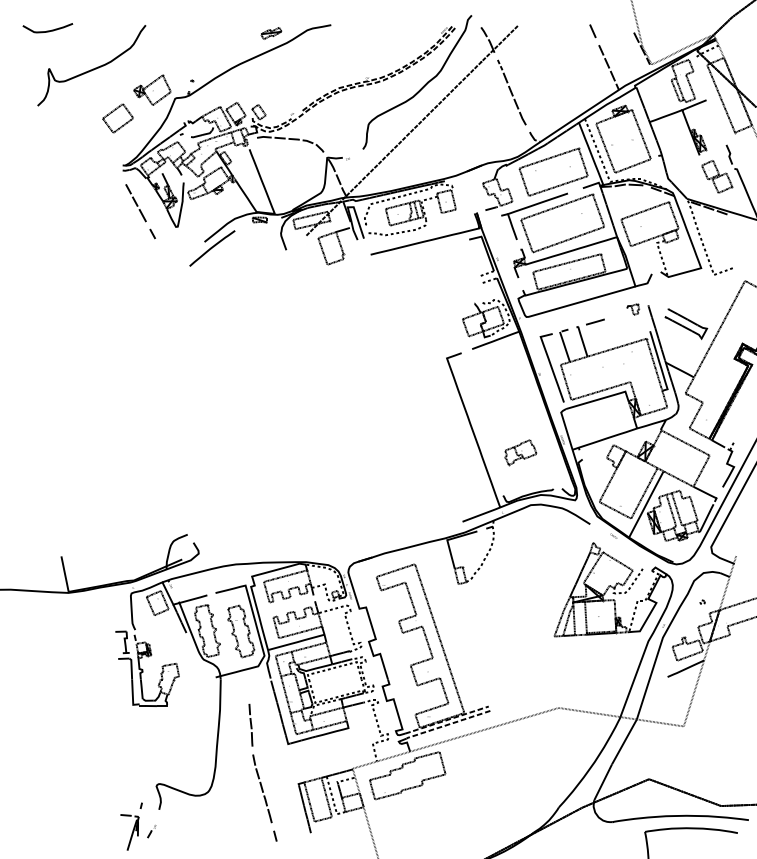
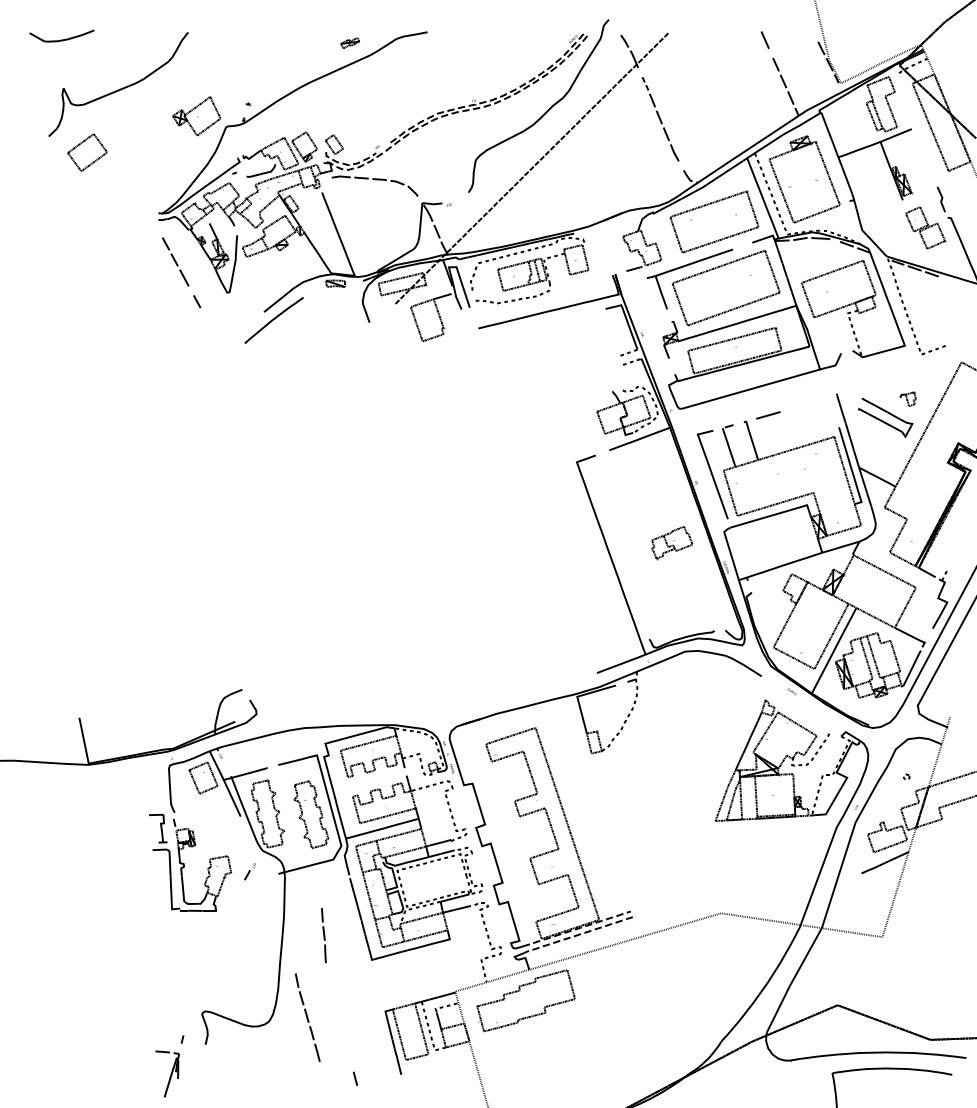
part: (270, 33) -> (349, 43), size x0.7
part: (118, 118) -> (87, 152), moved
part: (632, 308) -> (907, 398), moved
part: (521, 453) -> (672, 543), moved
part: (262, 788) -> (307, 1017), moved
part: (151, 831) -> (249, 871), moved

